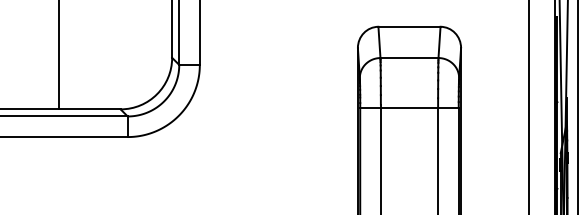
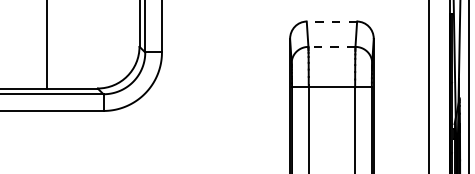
line: (409, 26) -> (331, 21), solid -> dashed
line: (409, 58) -> (331, 47), solid -> dashed

